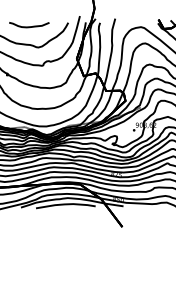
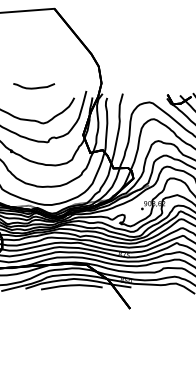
part: (29, 25) -> (34, 86), moved

